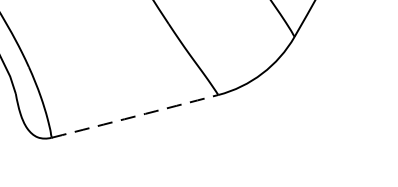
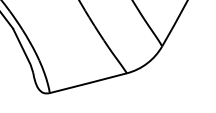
arc: (135, 117) -> (88, 83), dashed -> solid

